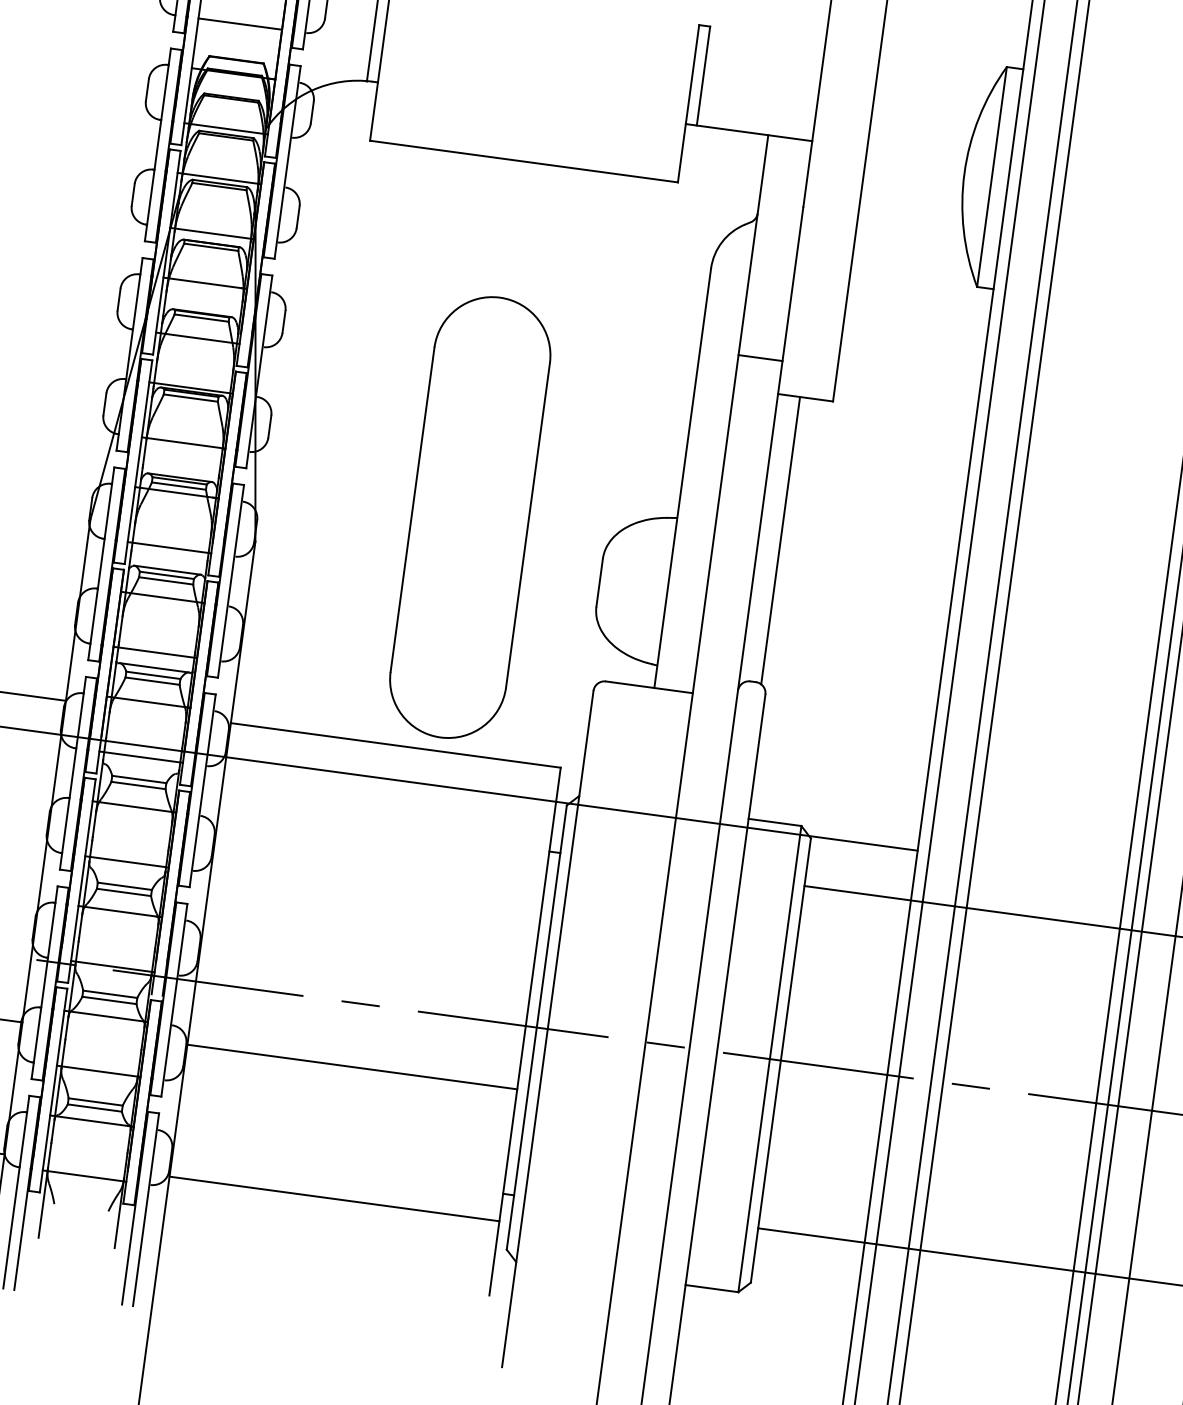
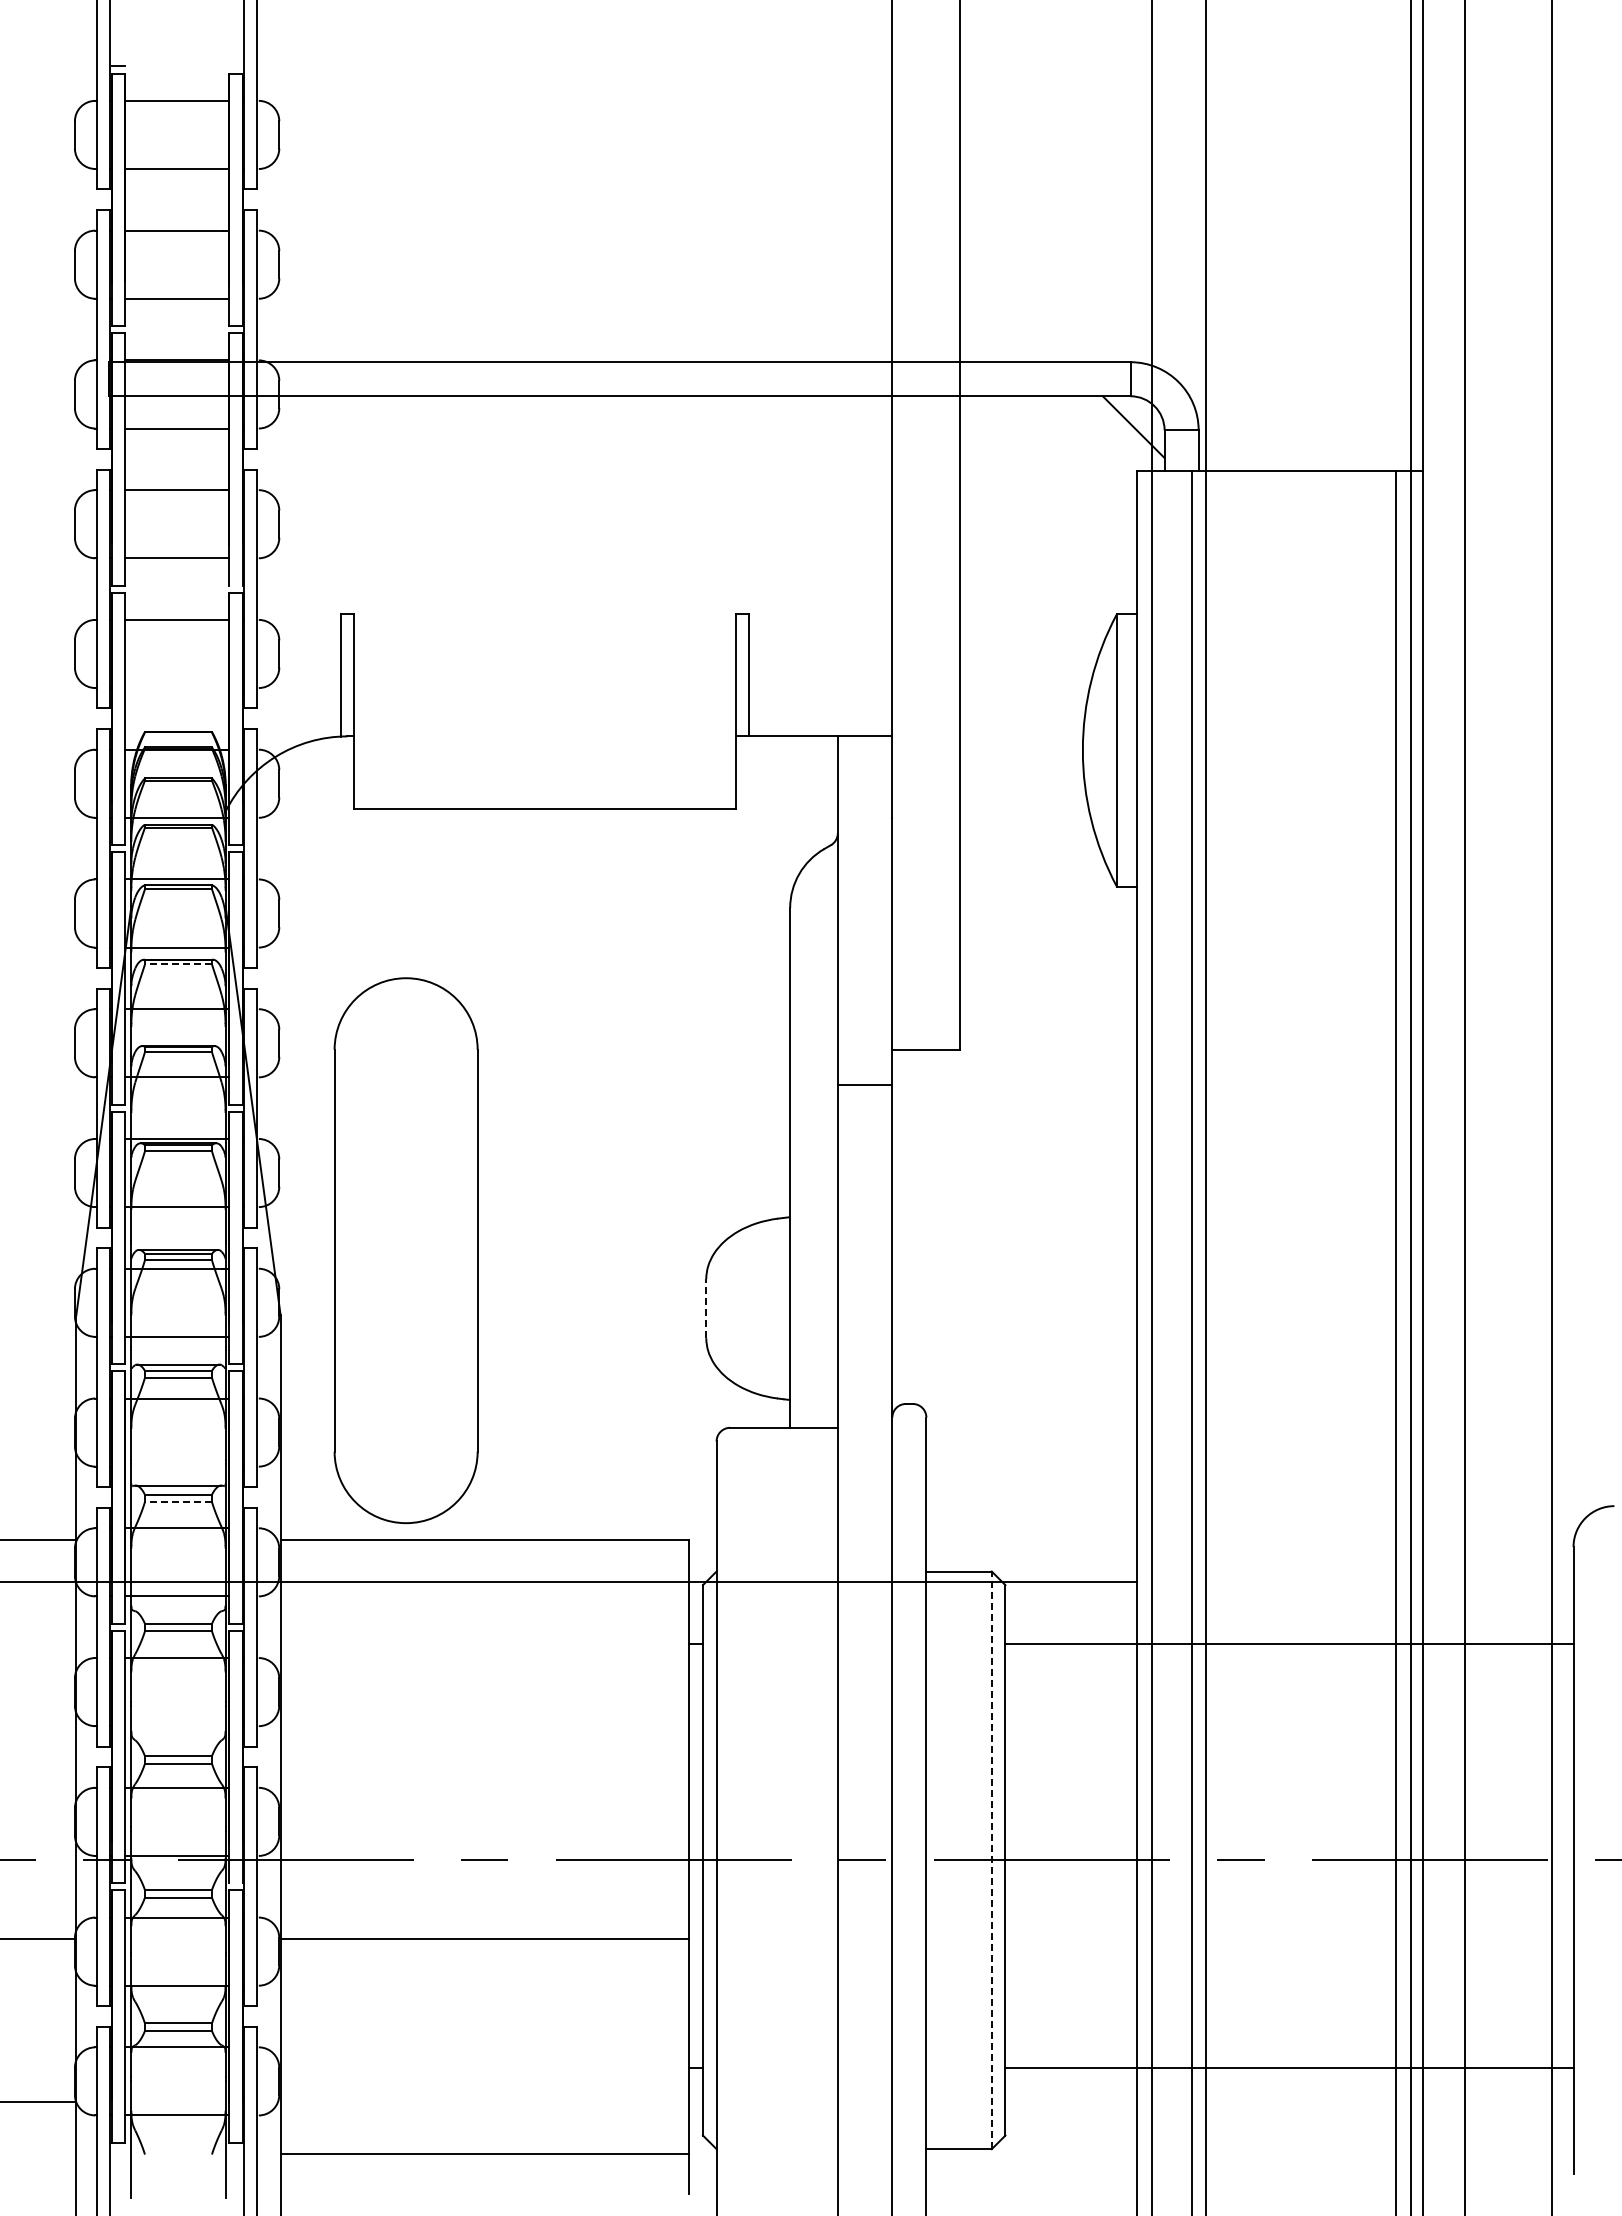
line: (239, 24) -> (176, 688), removed
line: (211, 247) -> (178, 964), solid -> dashed
line: (760, 357) -> (864, 1084), moved
part: (469, 517) -> (405, 1250), moved
line: (780, 540) -> (919, 1227), removed
line: (599, 582) -> (706, 1308), solid -> dashed
line: (154, 652) -> (176, 1466), removed
line: (152, 681) -> (178, 1502), solid -> dashed
line: (126, 862) -> (176, 1726), removed
line: (769, 1059) -> (991, 1860), solid -> dashed
line: (334, 1199) -> (484, 2154), moved

